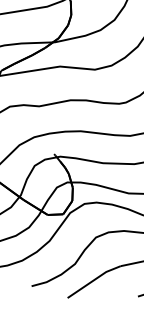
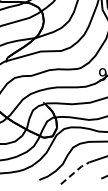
line: (95, 279) -> (75, 171), solid -> dashed

